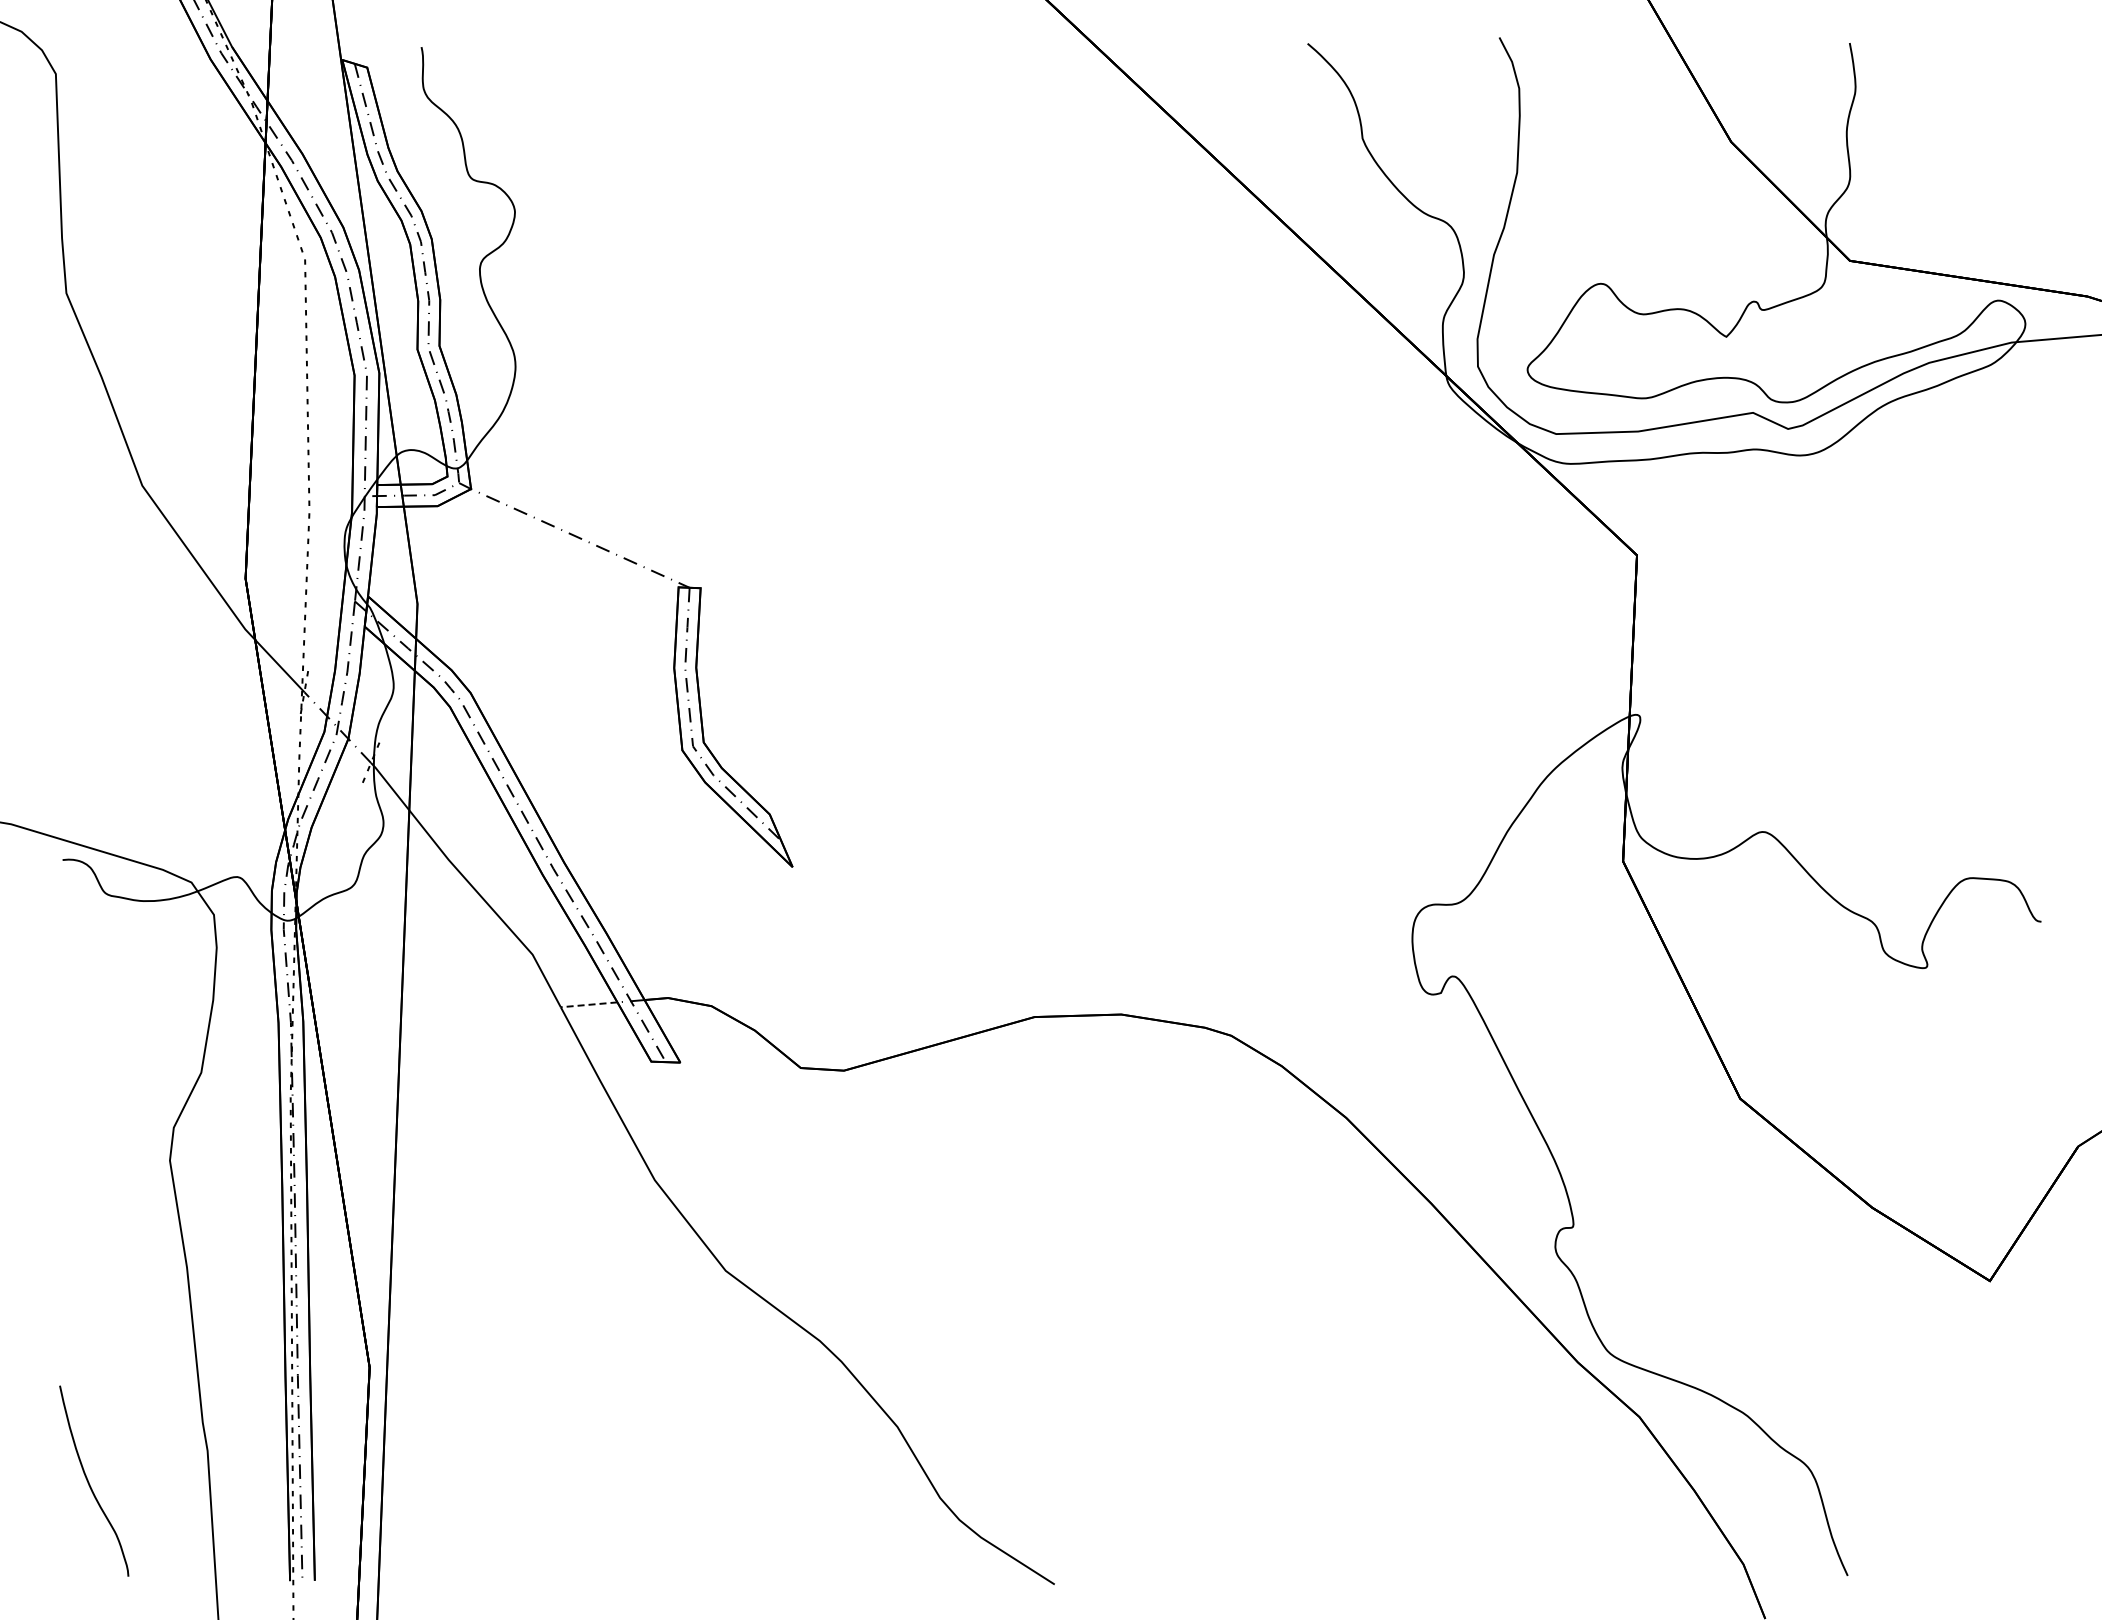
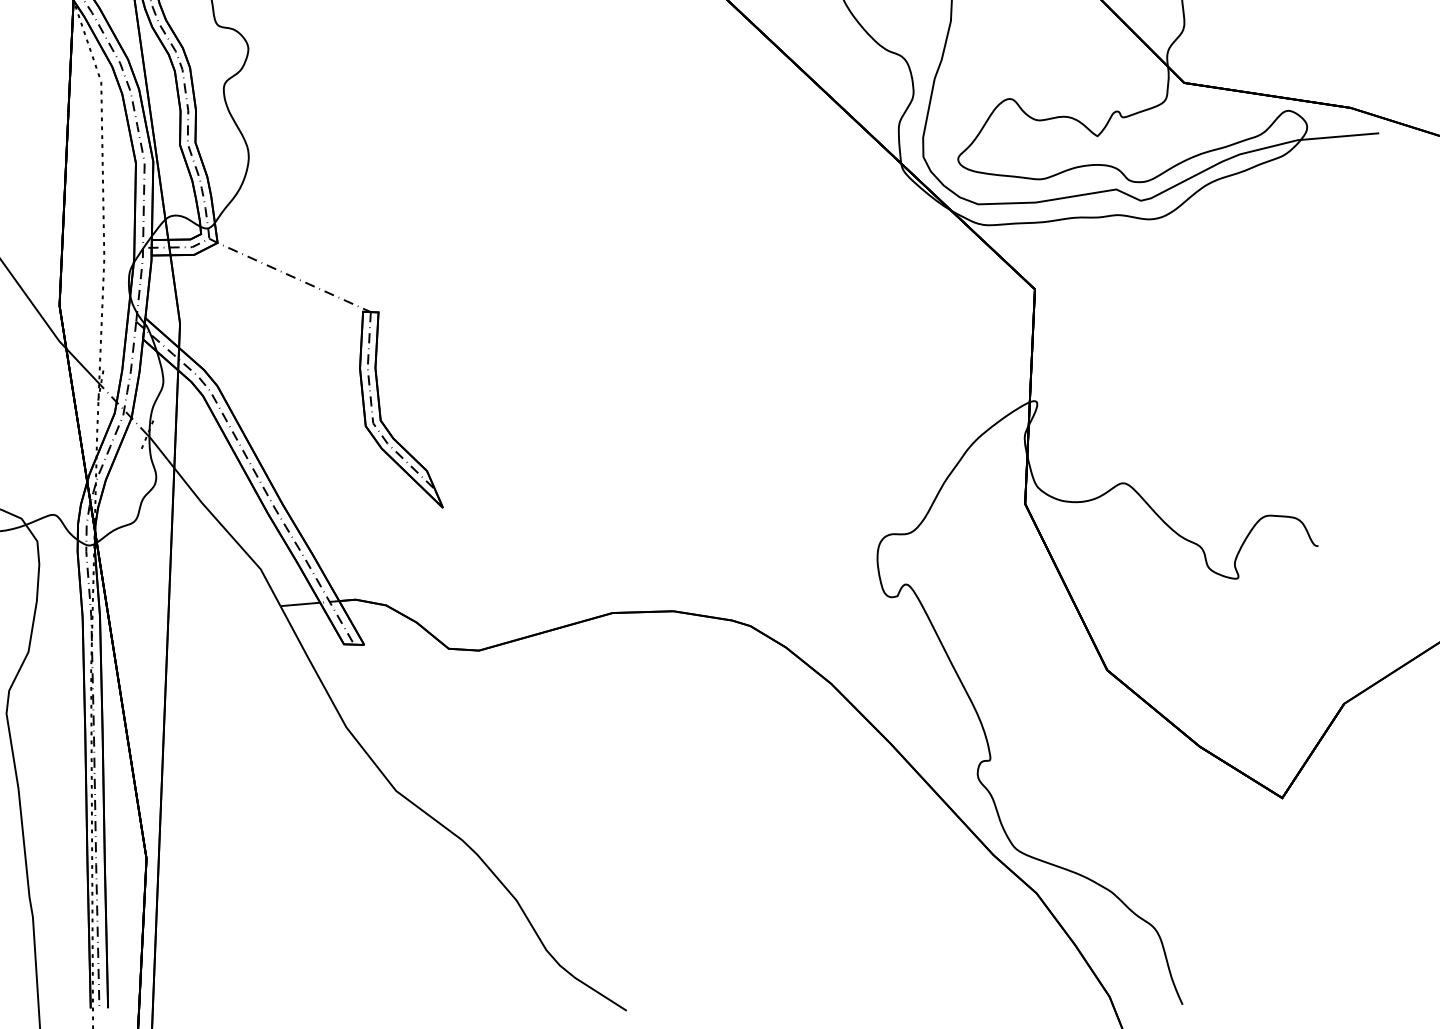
line: (588, 1004) -> (299, 604), dashed -> solid

